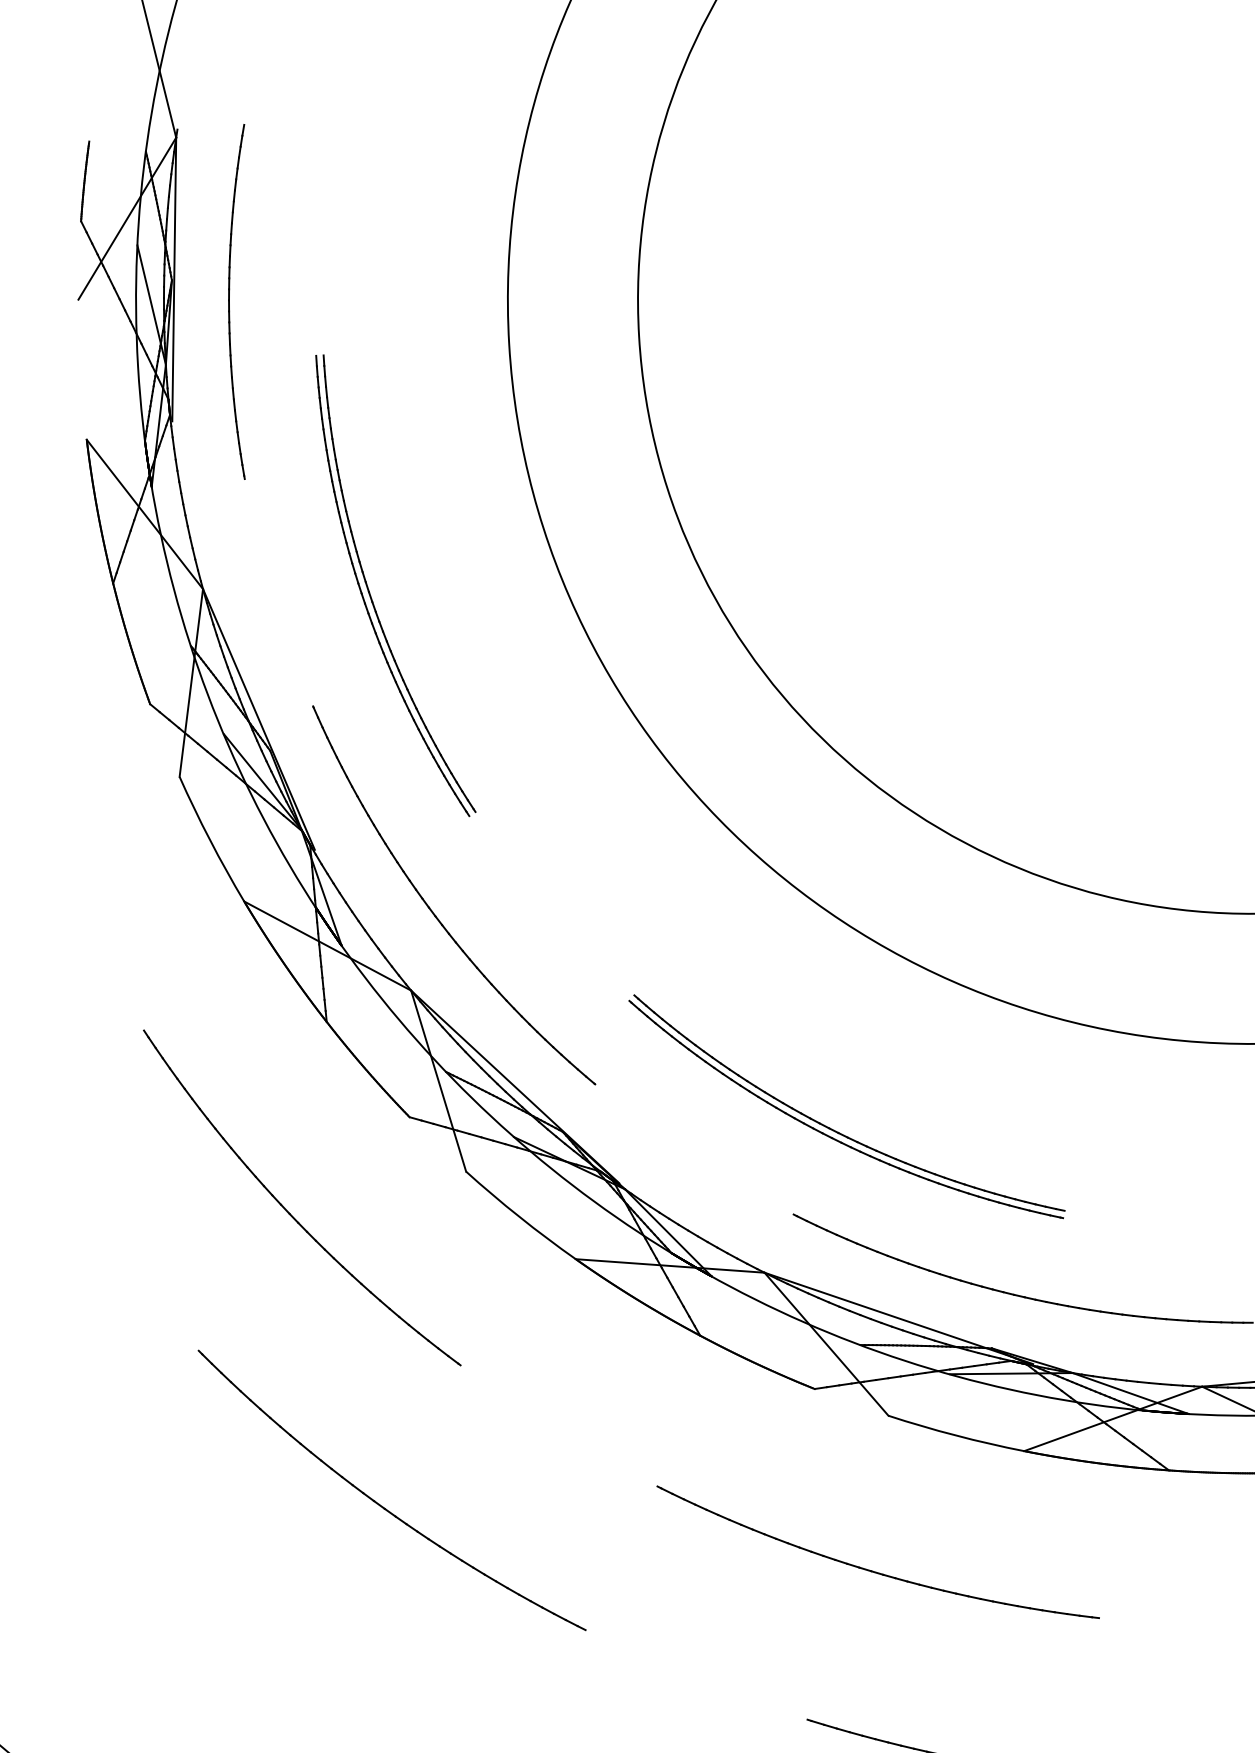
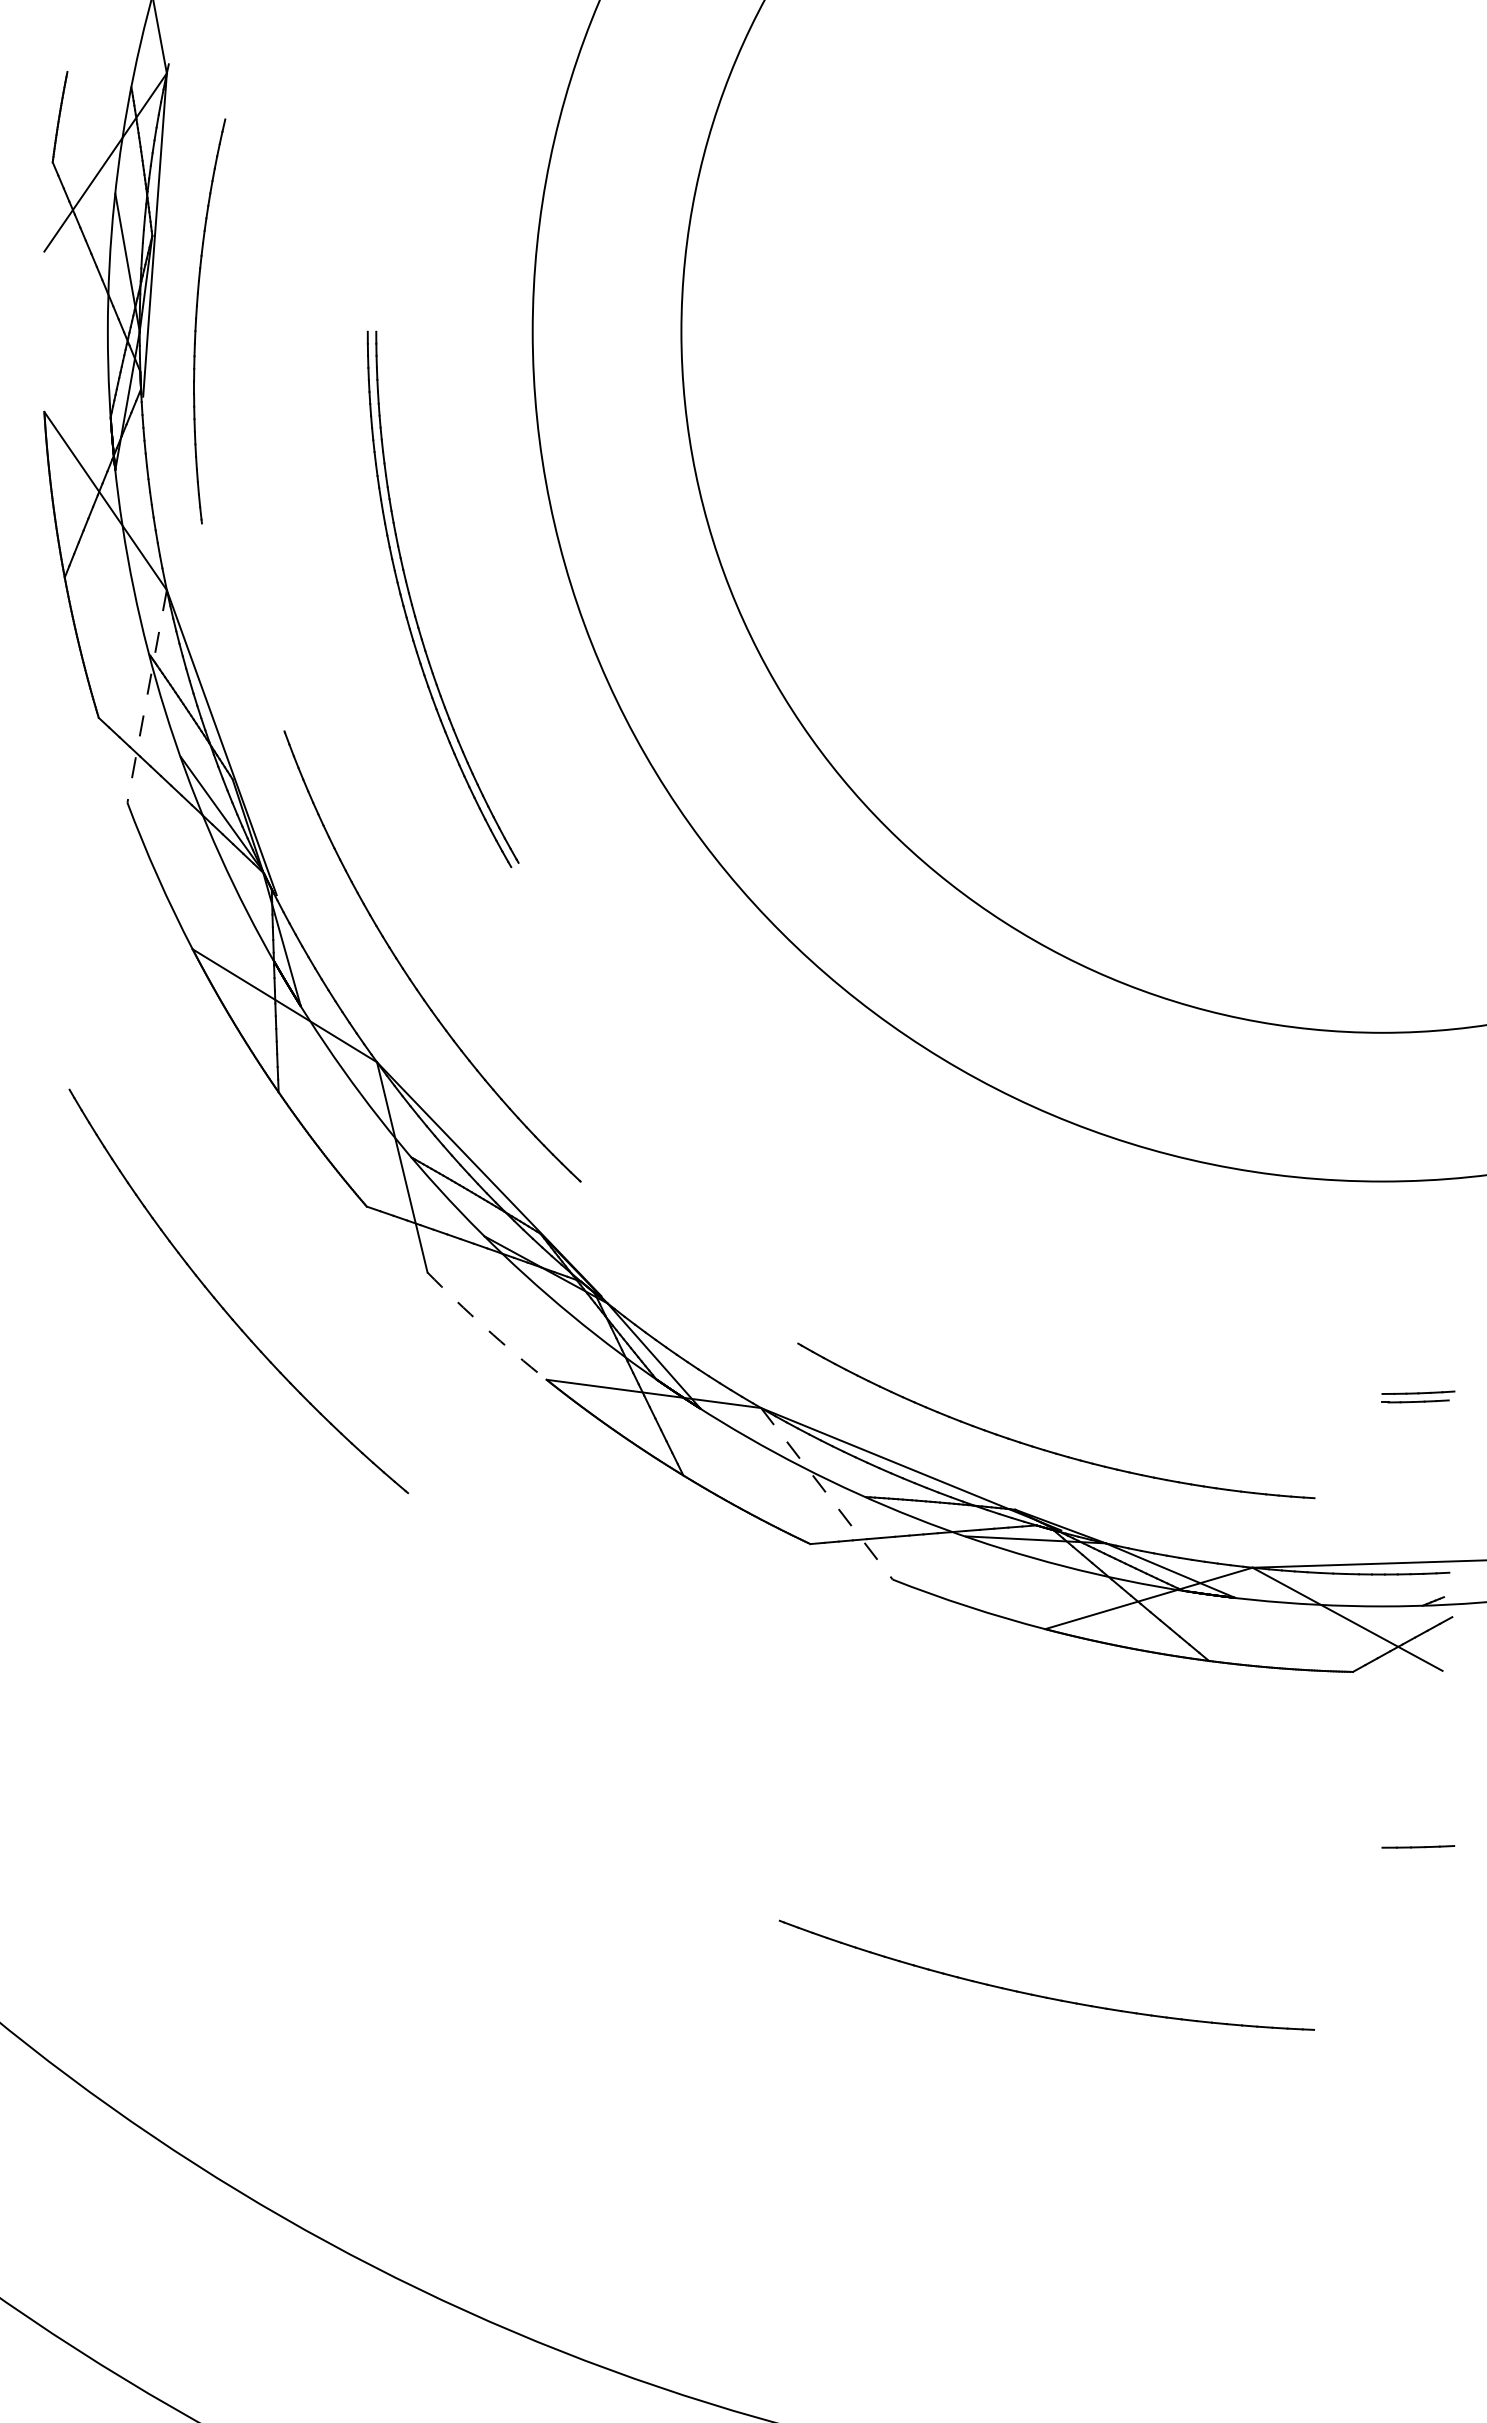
part: (230, 300) -> (197, 318), moved
part: (370, 592) -> (413, 605), moved
line: (191, 682) -> (147, 696), solid -> dashed
part: (832, 1128) -> (848, 1248), removed
arc: (519, 1216) -> (485, 1327), solid -> dashed
line: (827, 1344) -> (827, 1494), solid -> dashed
part: (380, 1504) -> (307, 1646), removed
part: (873, 1570) -> (865, 1755), removed

